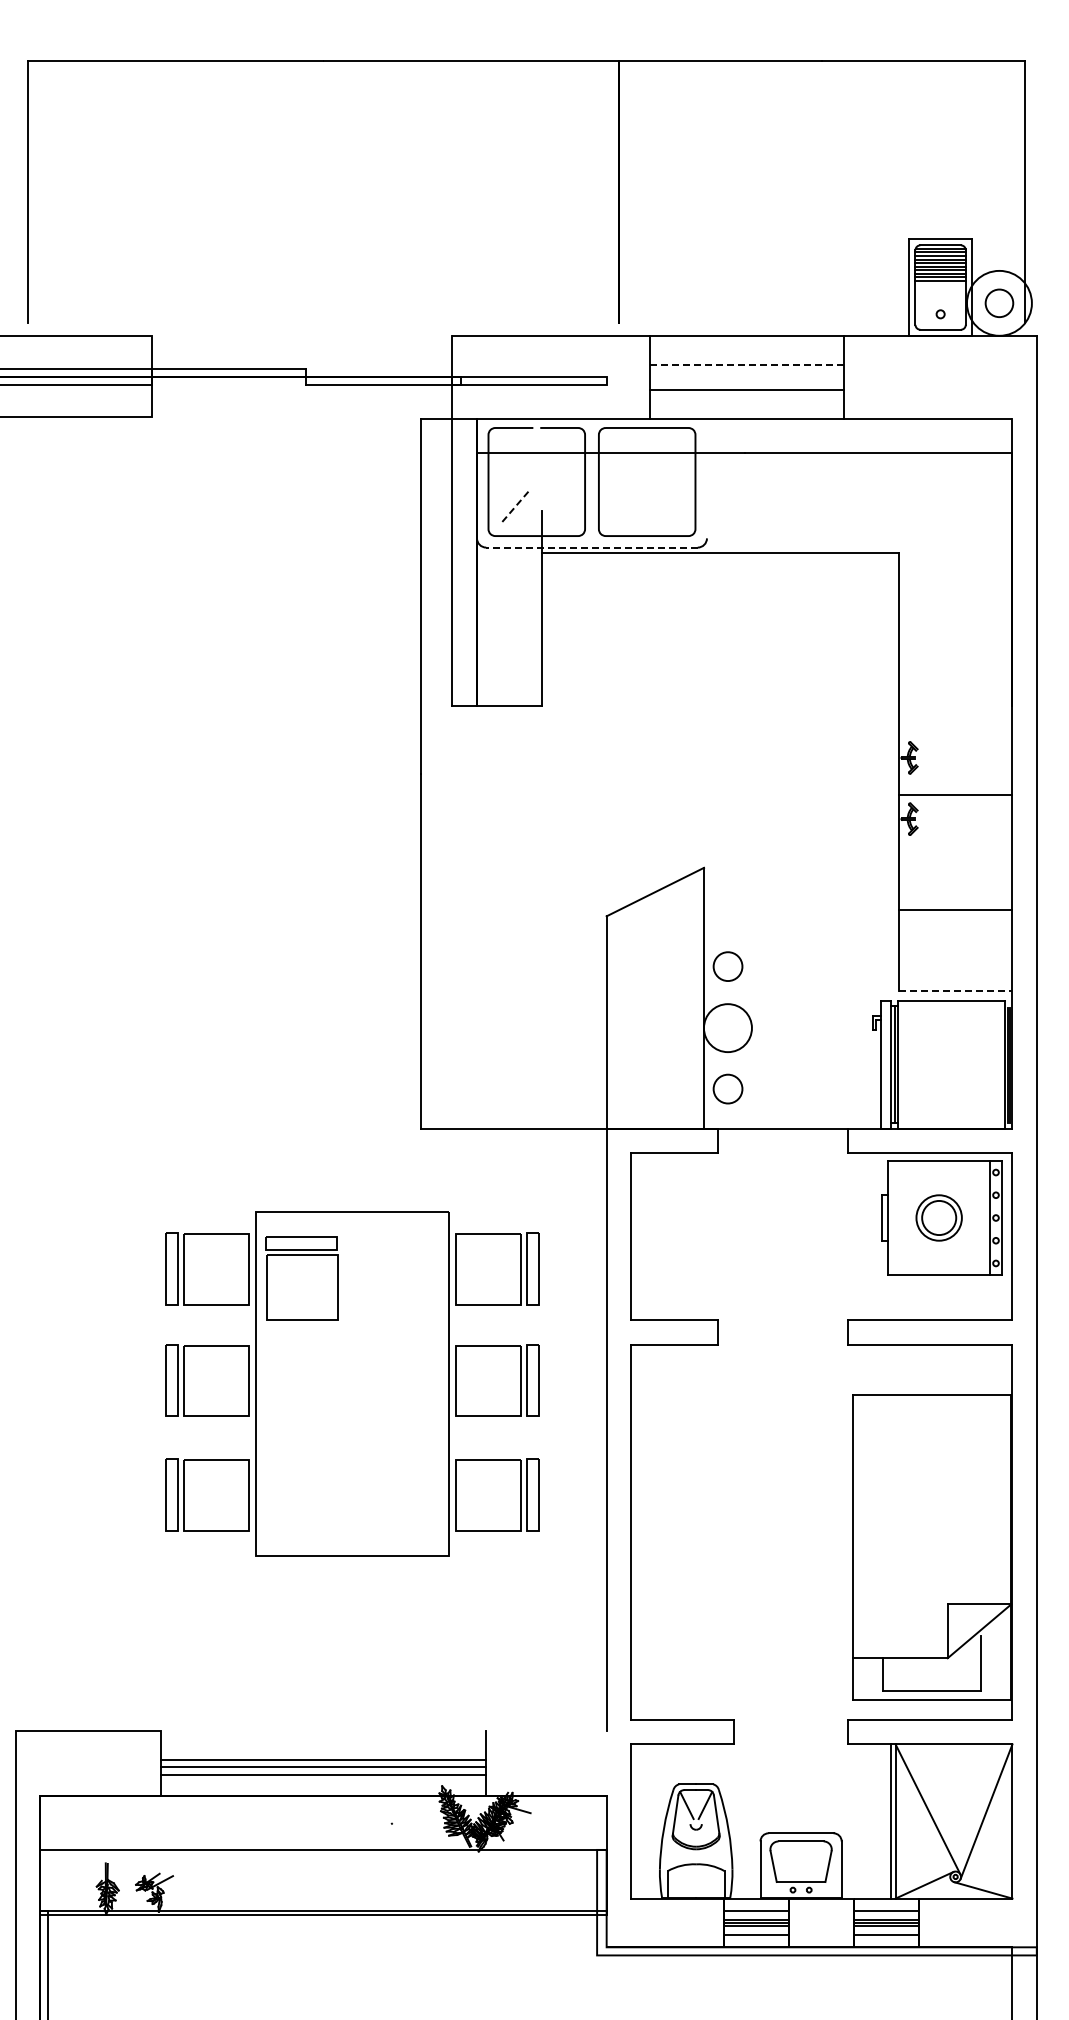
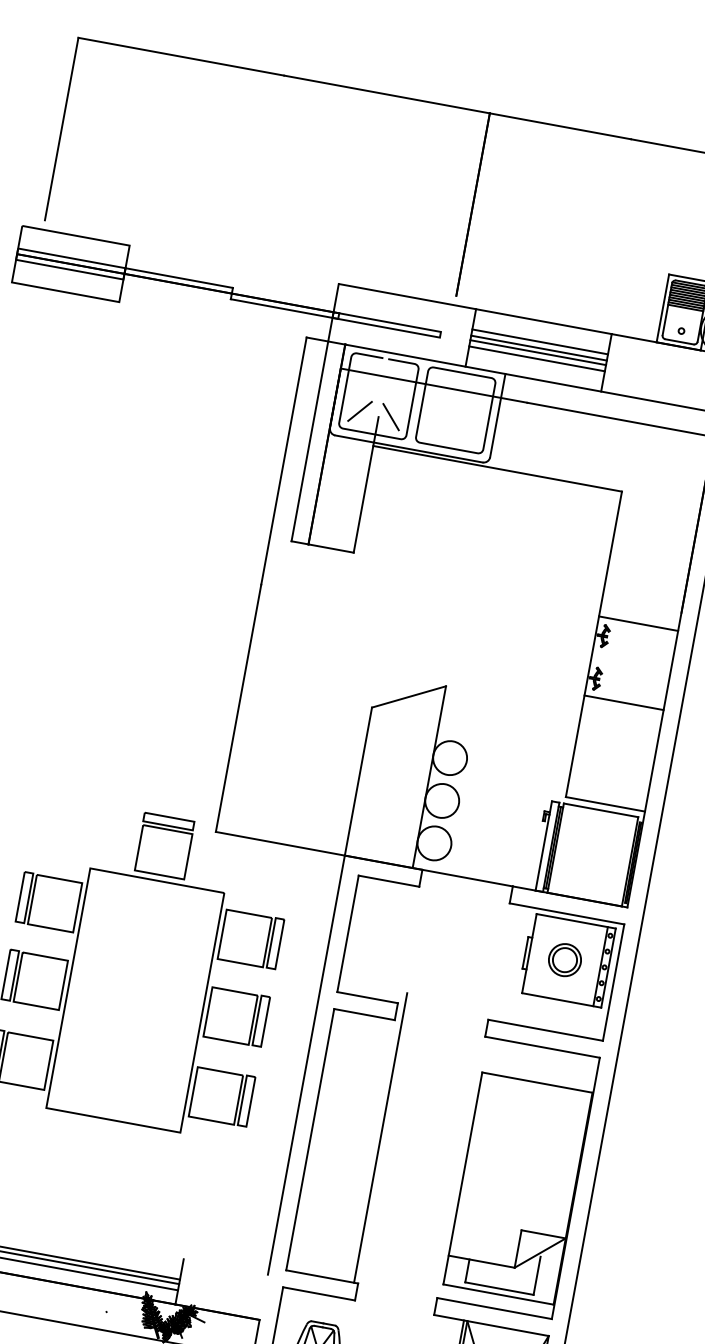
line: (747, 365) -> (540, 342), dashed -> solid
line: (746, 374) -> (538, 348), added
line: (746, 380) -> (537, 352), added
line: (706, 478) -> (497, 415), added
line: (559, 507) -> (391, 416), added
line: (514, 508) -> (359, 411), dashed -> solid
line: (591, 547) -> (408, 448), dashed -> solid
line: (955, 794) -> (638, 623), moved
line: (955, 910) -> (623, 702), moved
circle: (728, 966) -> (450, 758), size x1.67
line: (955, 991) -> (605, 804), dashed -> solid
circle: (728, 1089) -> (434, 843), size x1.67
part: (301, 1278) -> (164, 845), moved
line: (728, 1512) -> (380, 1138), added

